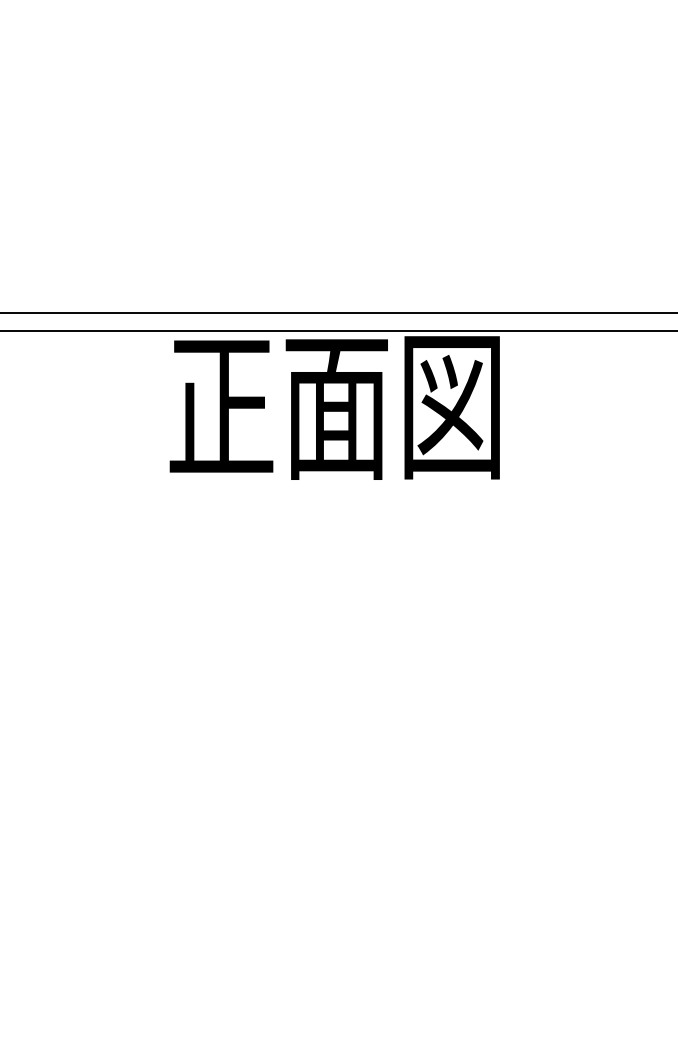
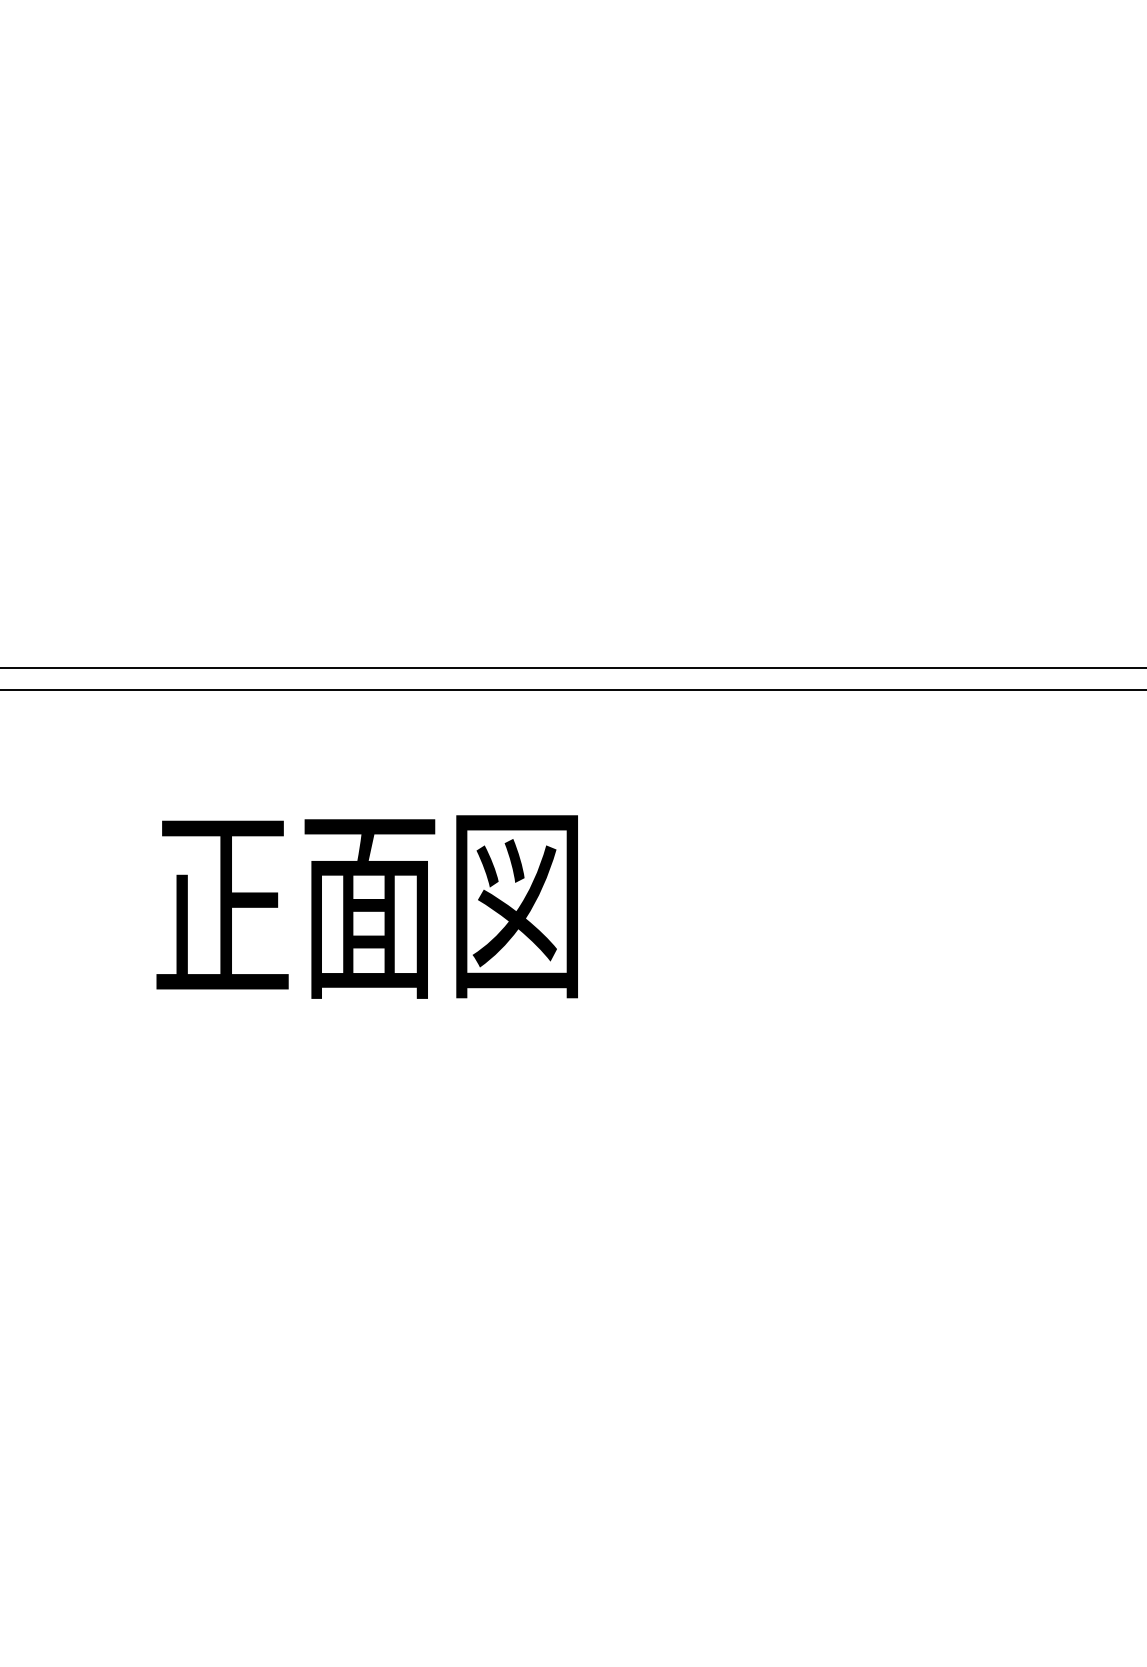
text: (334, 407) -> (366, 906), moved

